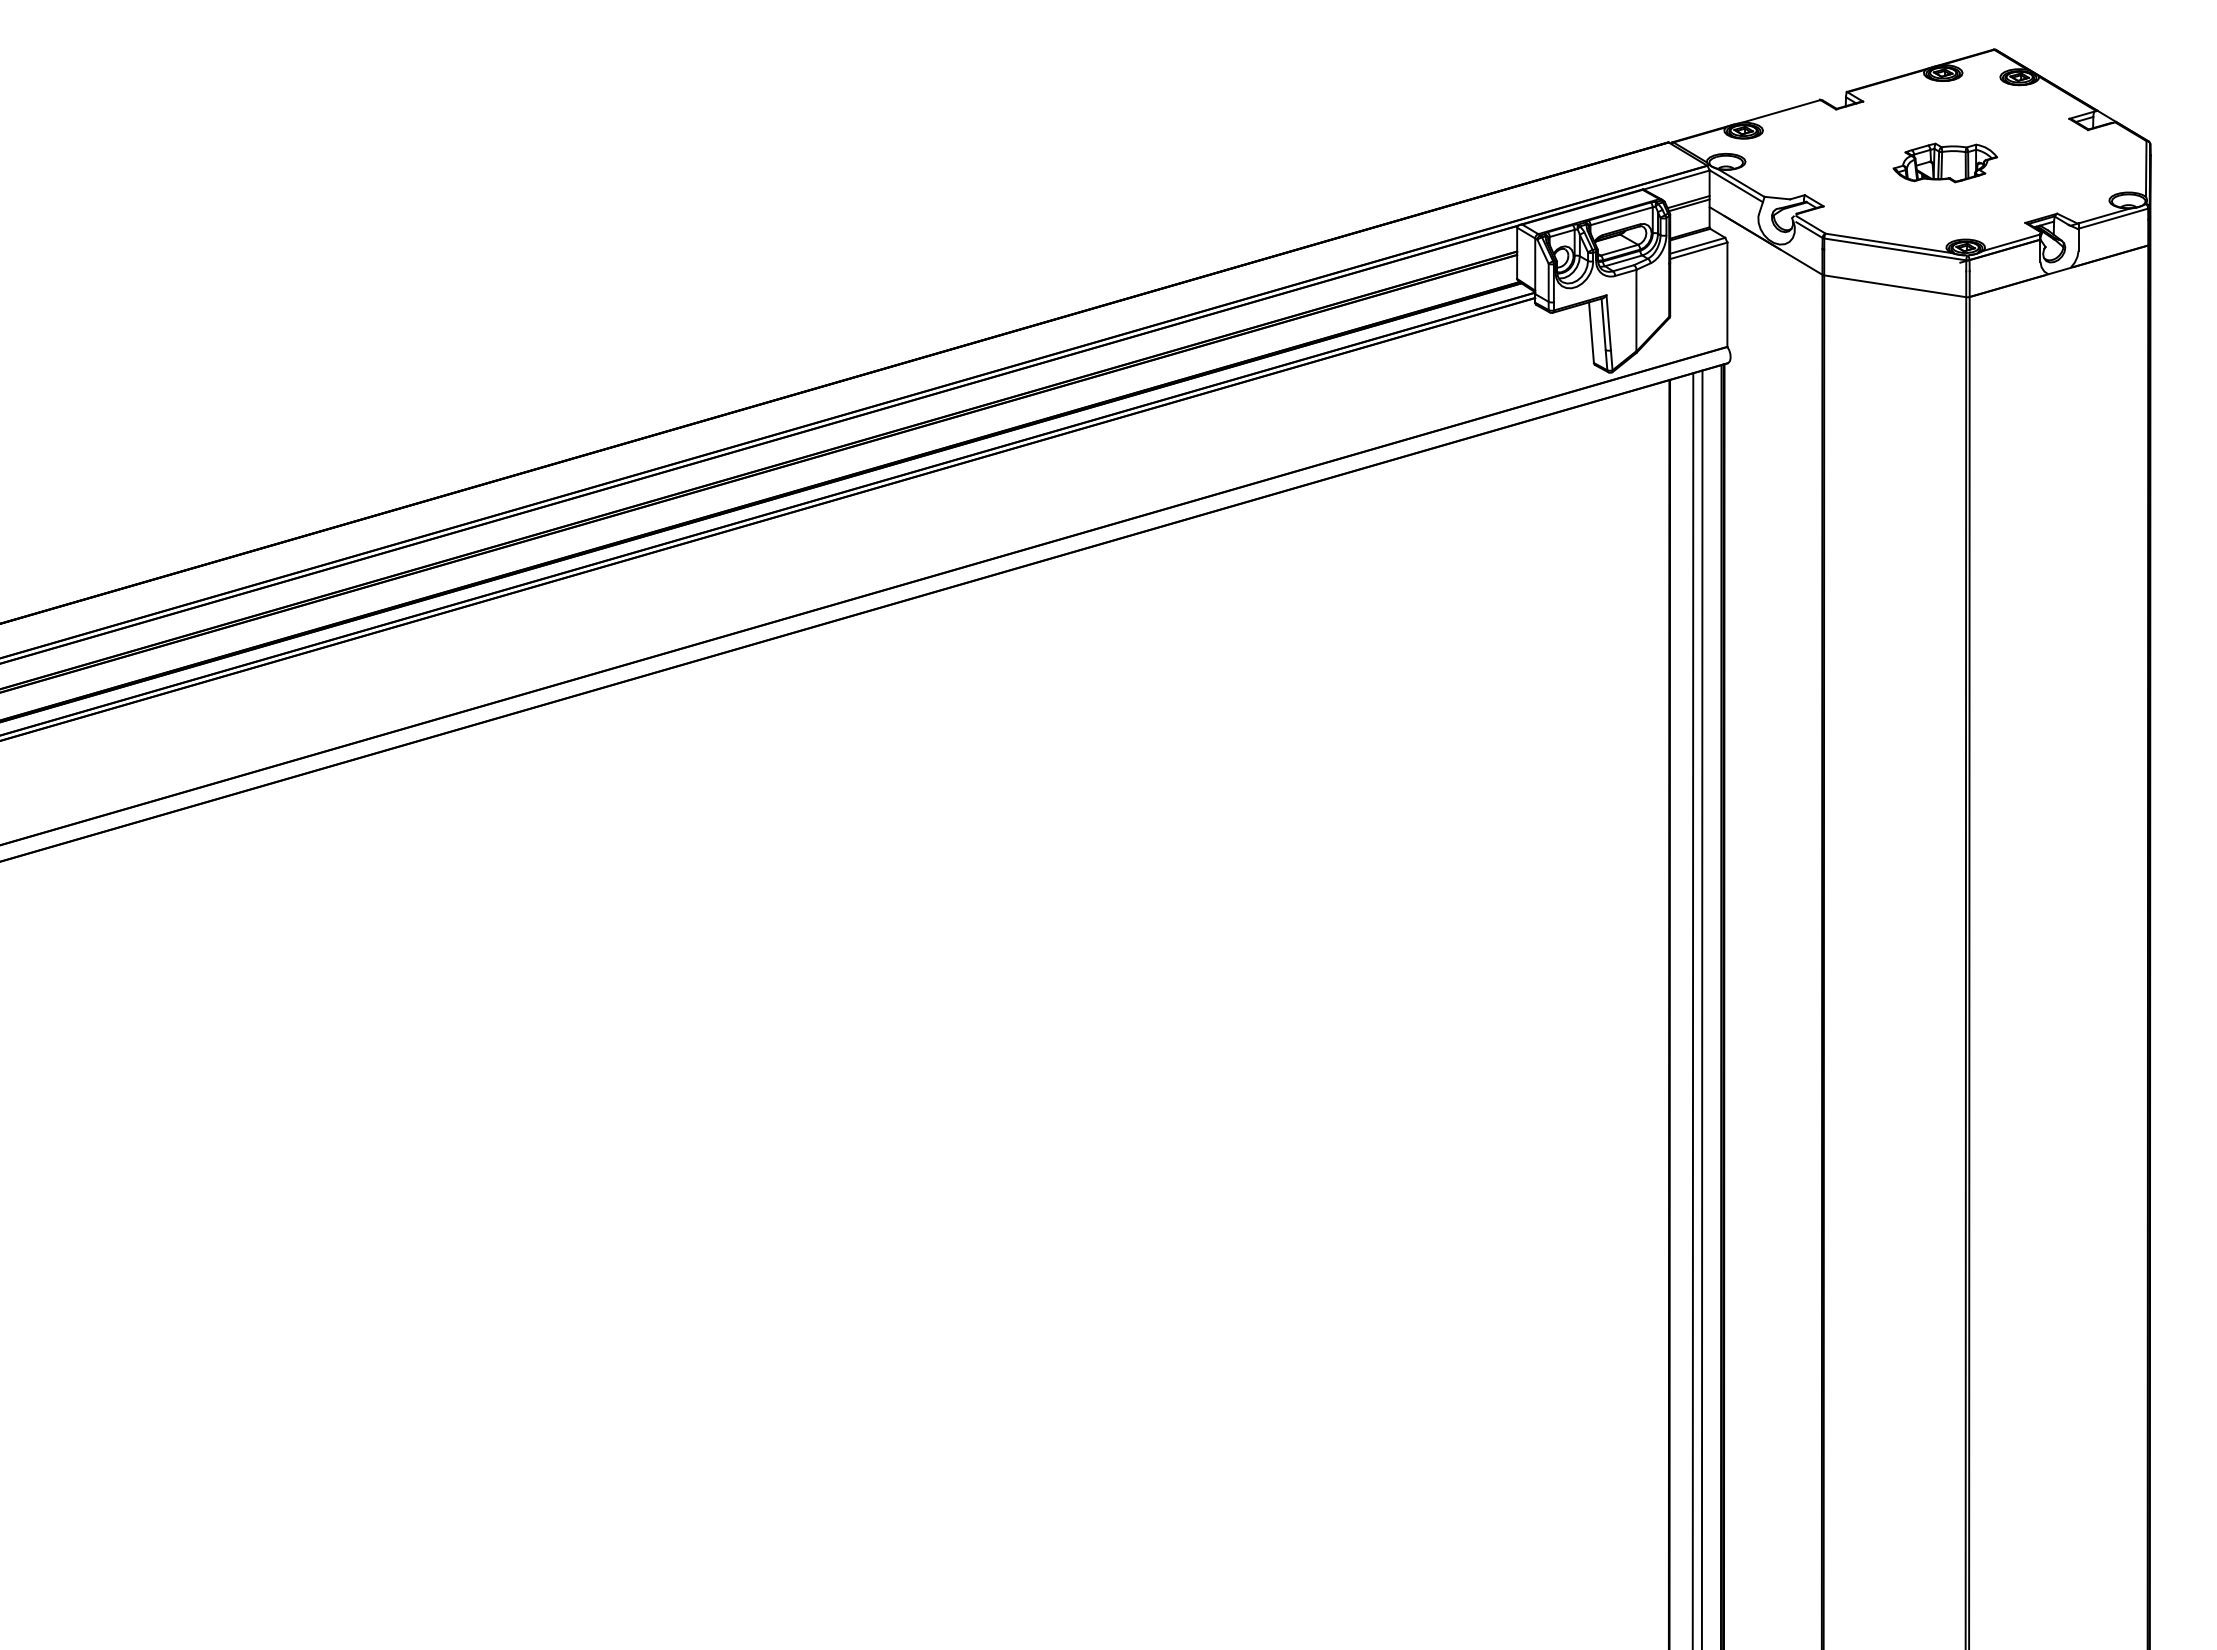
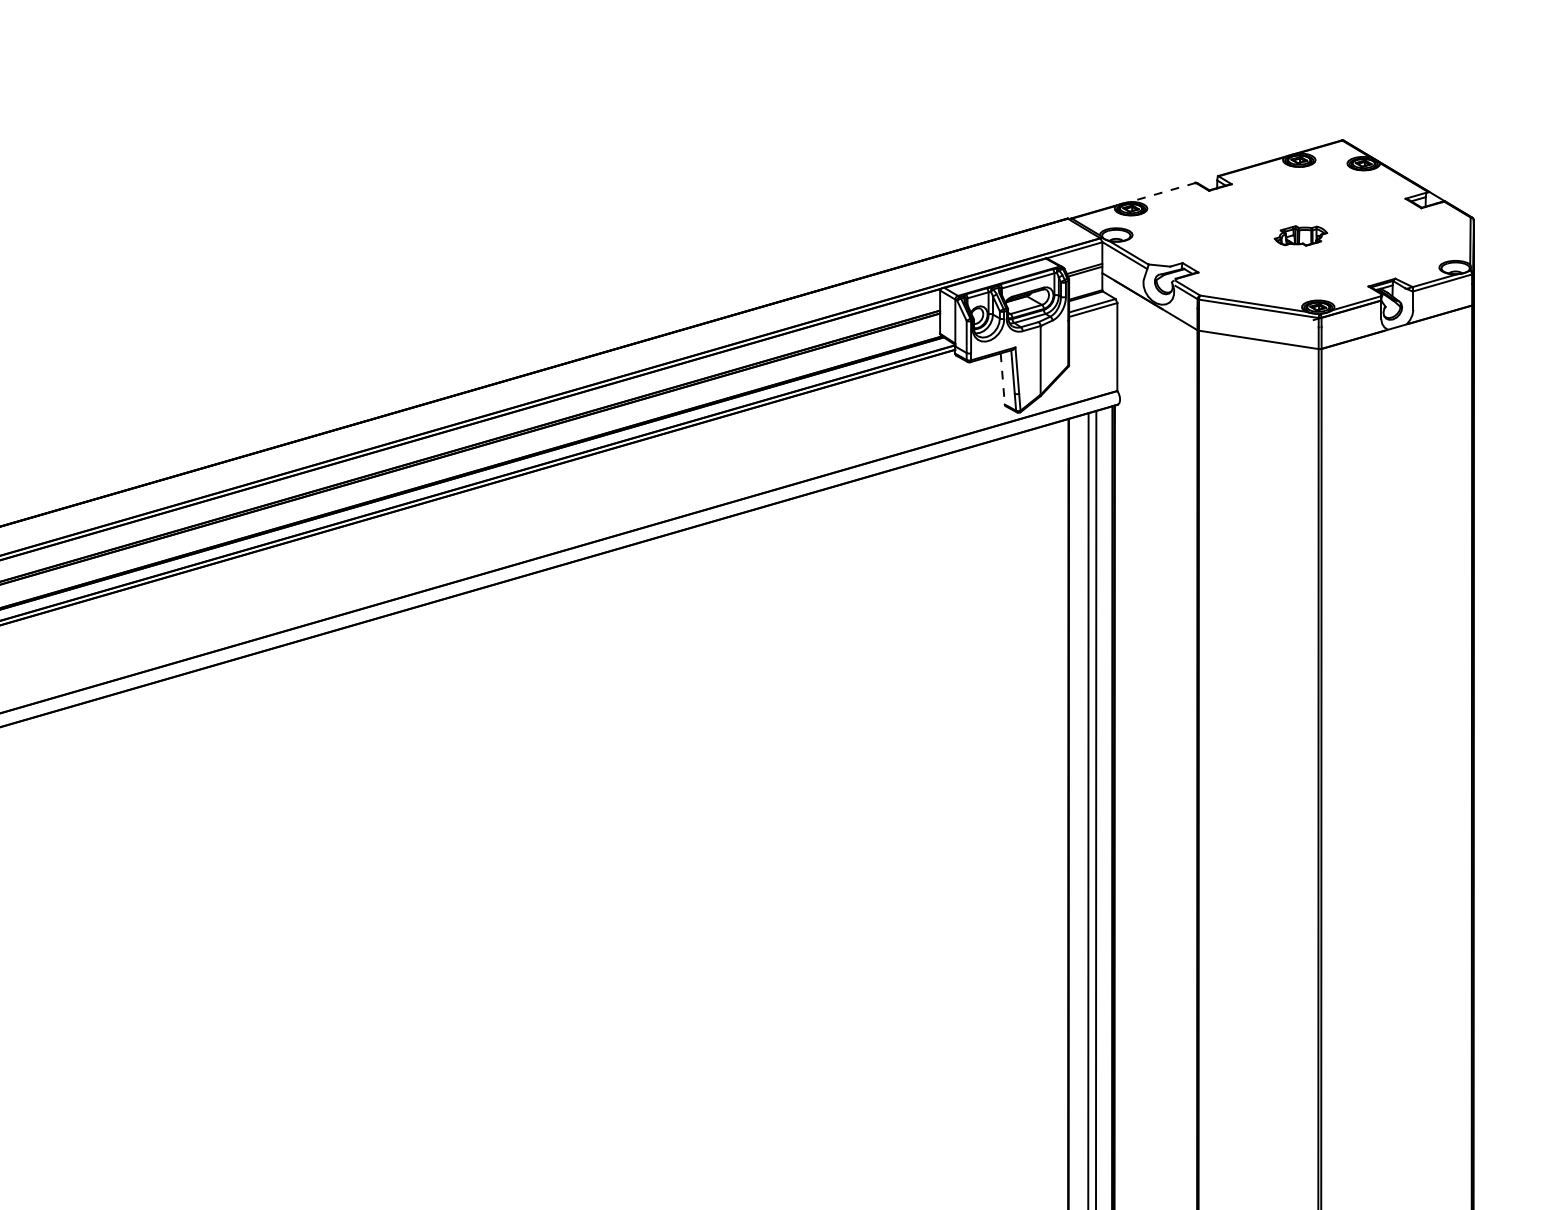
line: (1781, 111) -> (1162, 192), solid -> dashed
part: (1944, 162) -> (1300, 235), size x0.6
line: (1591, 333) -> (1002, 379), solid -> dashed

